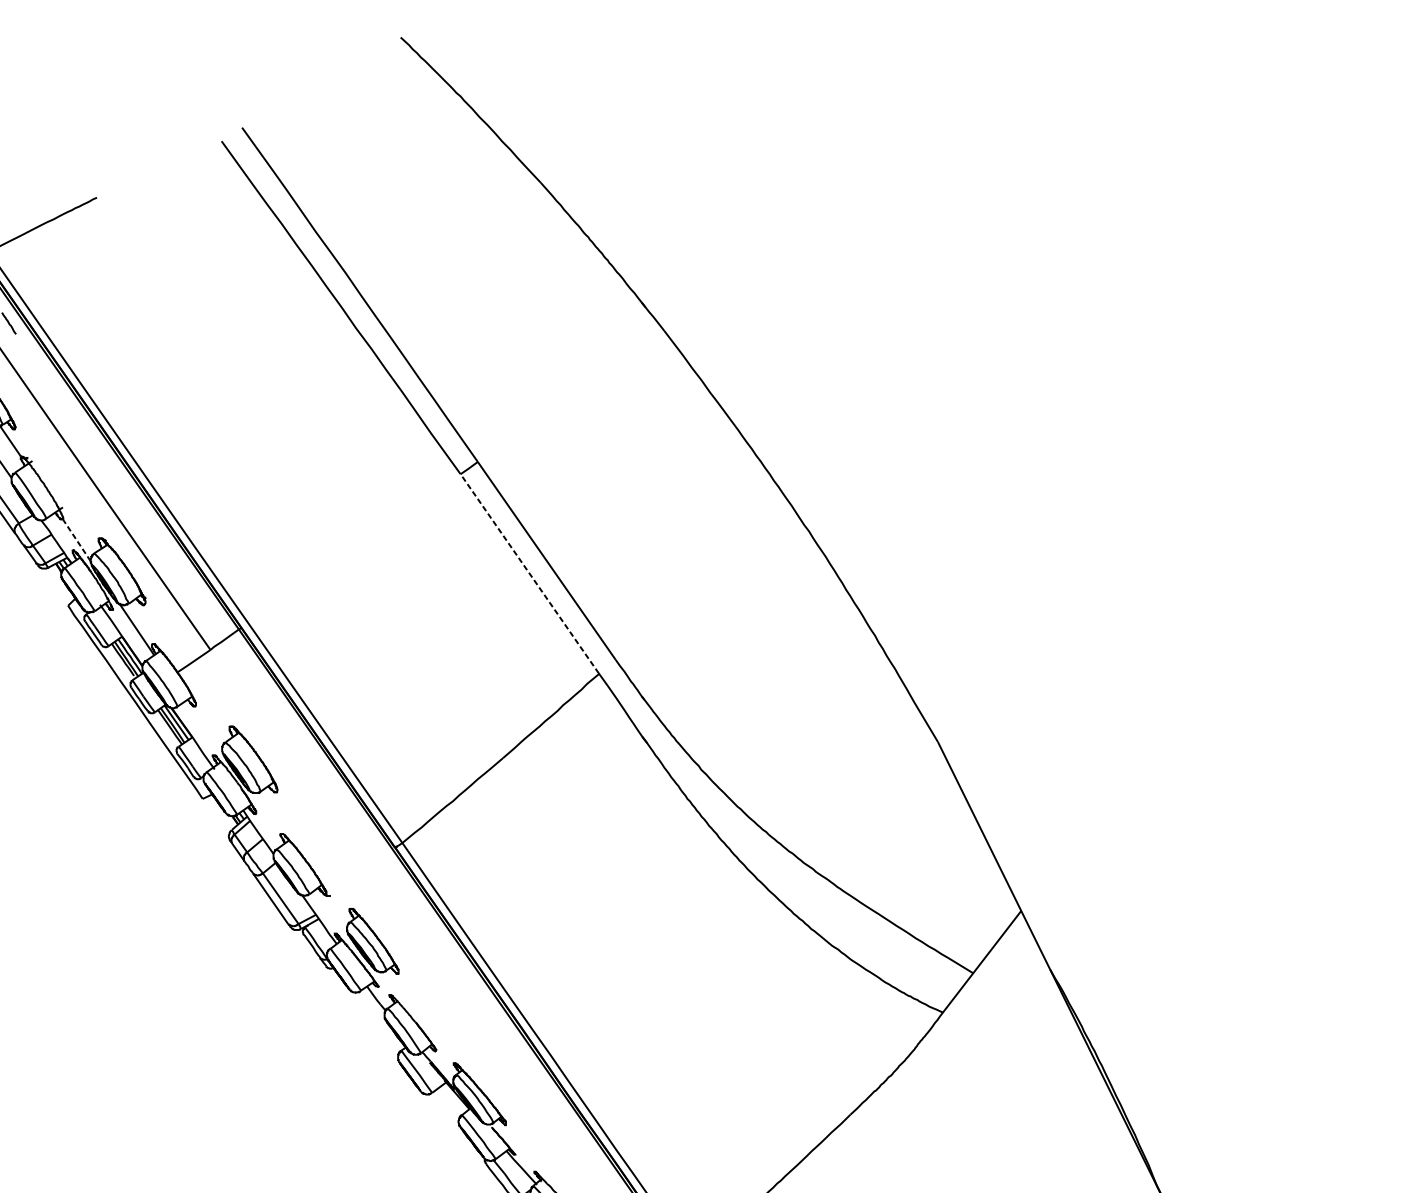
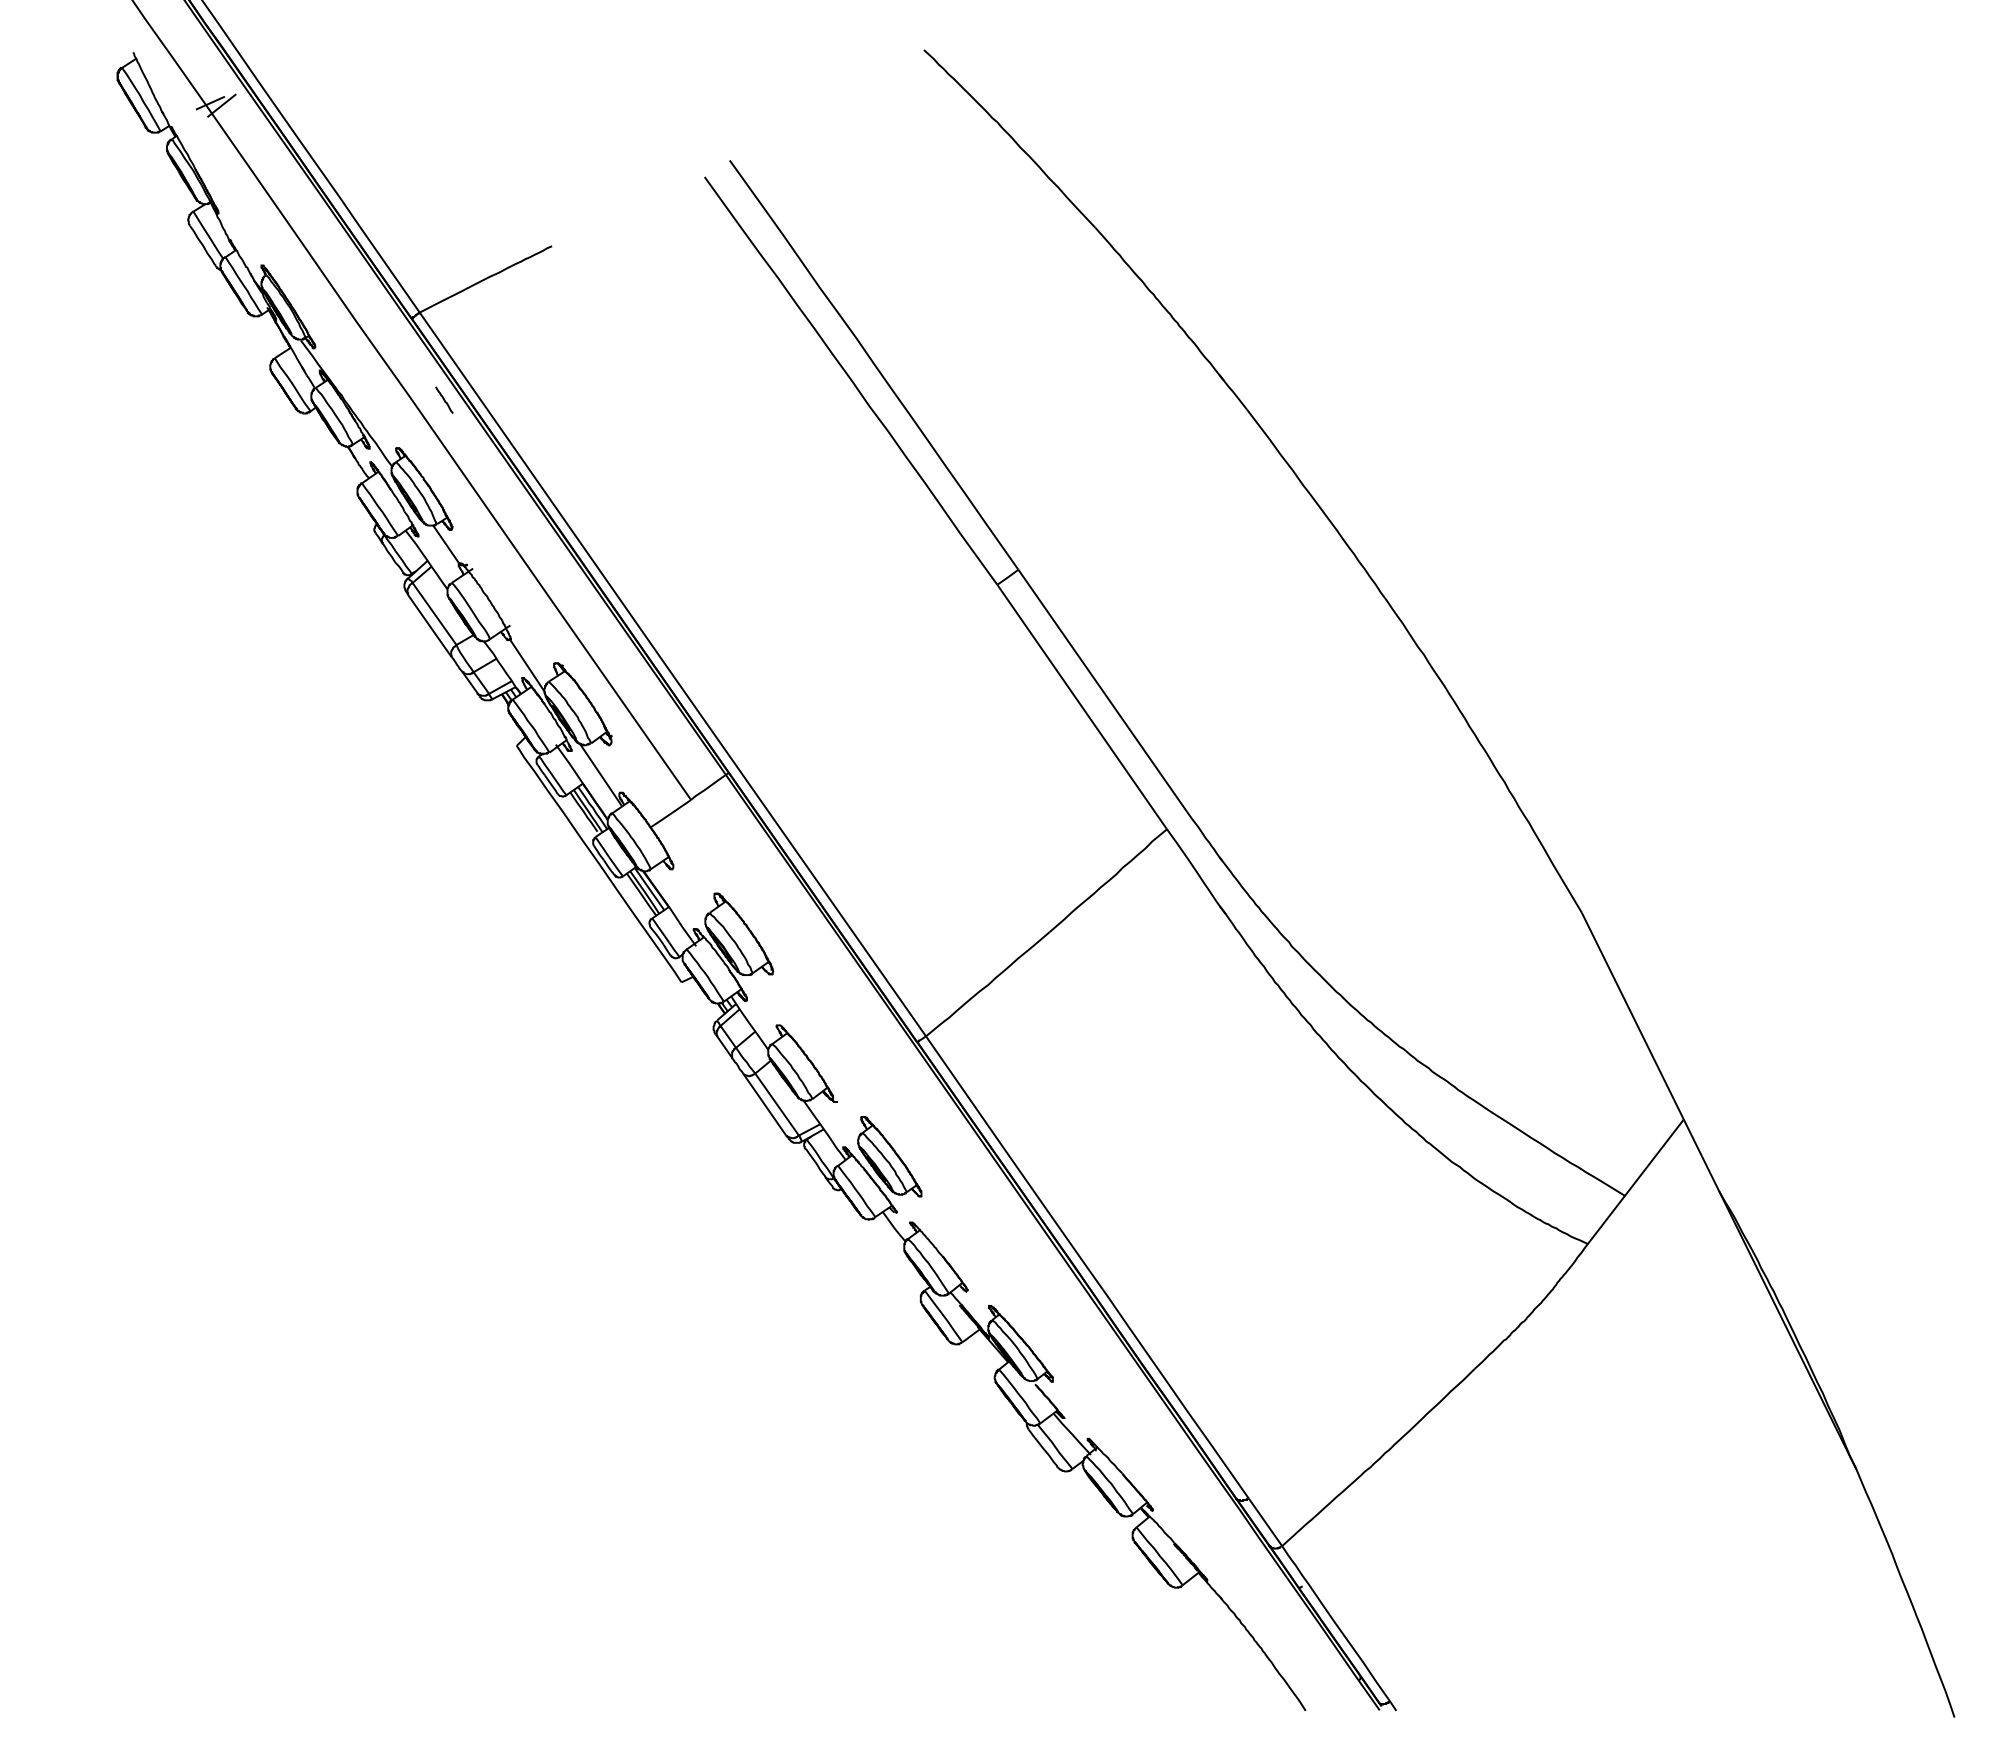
line: (76, 540) -> (527, 665), dashed -> solid
line: (529, 573) -> (1081, 706), dashed -> solid

